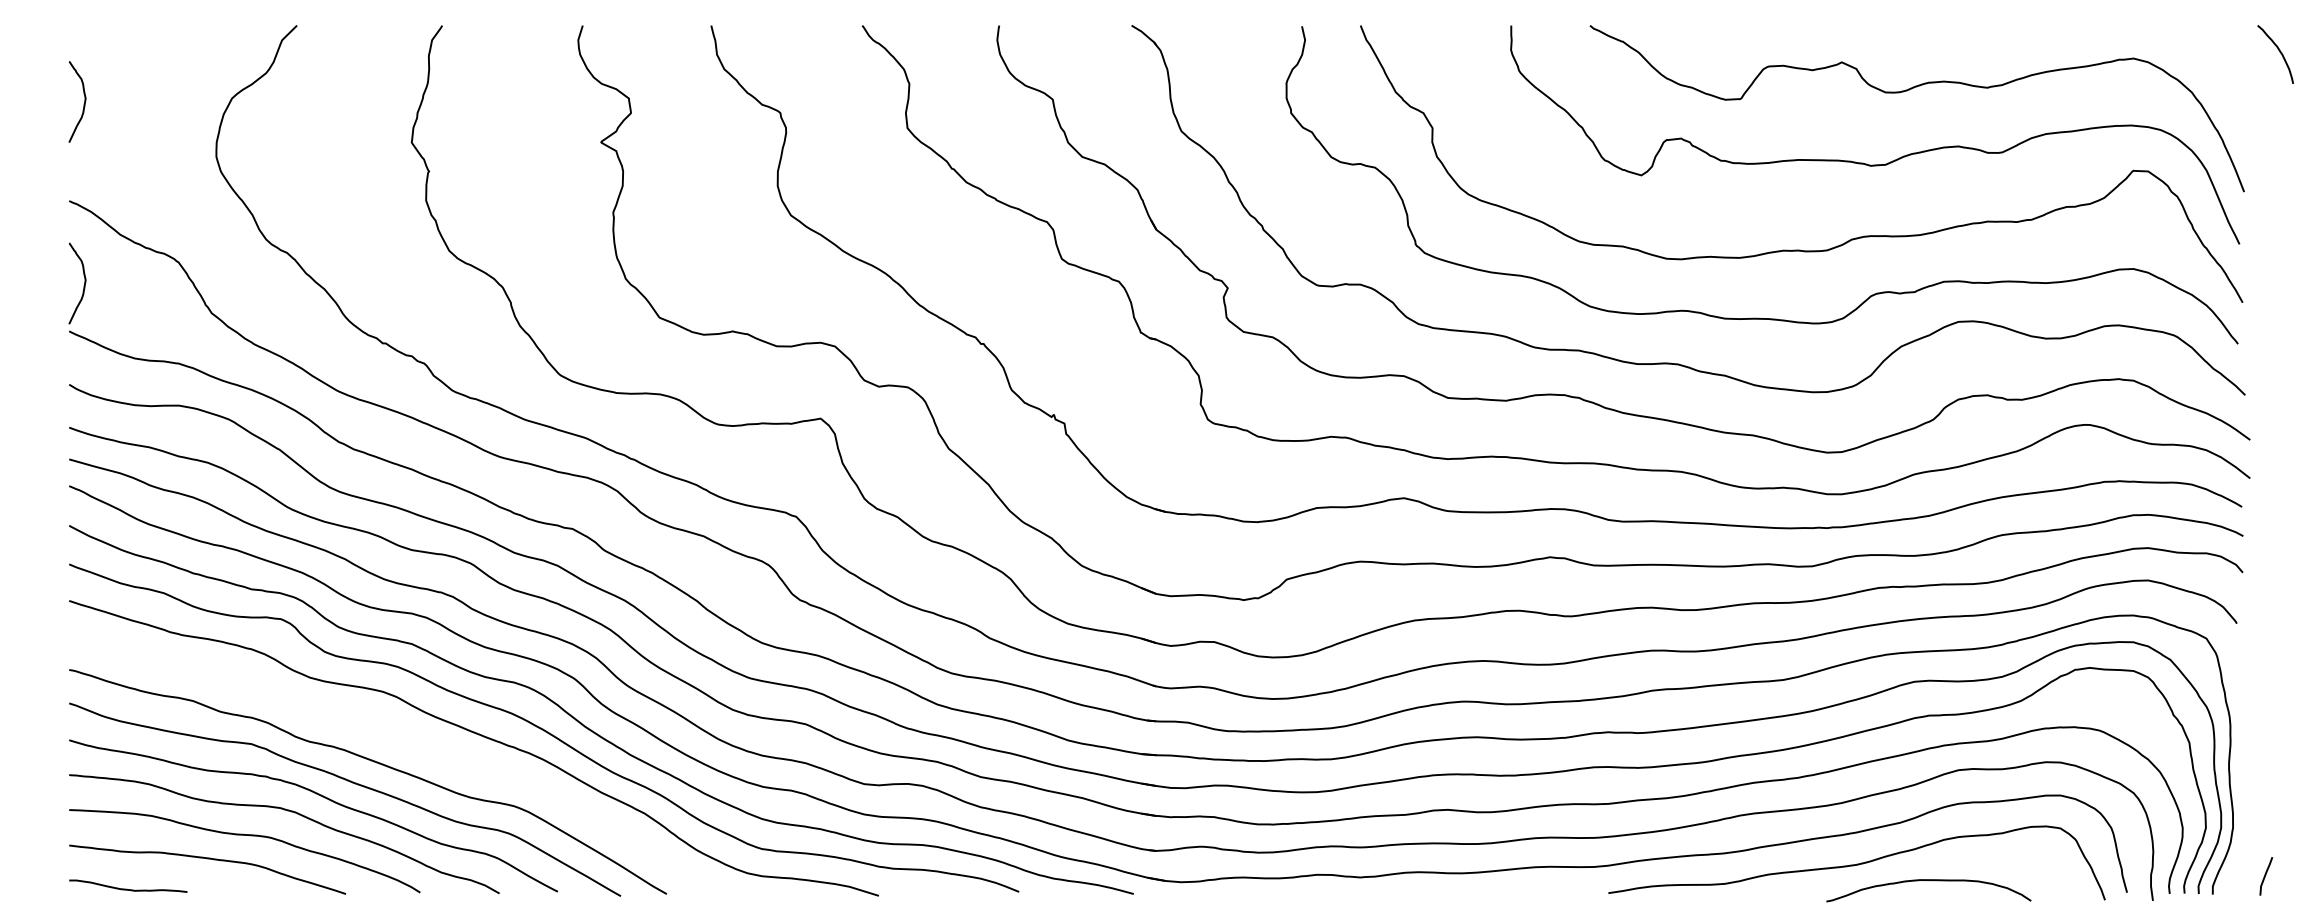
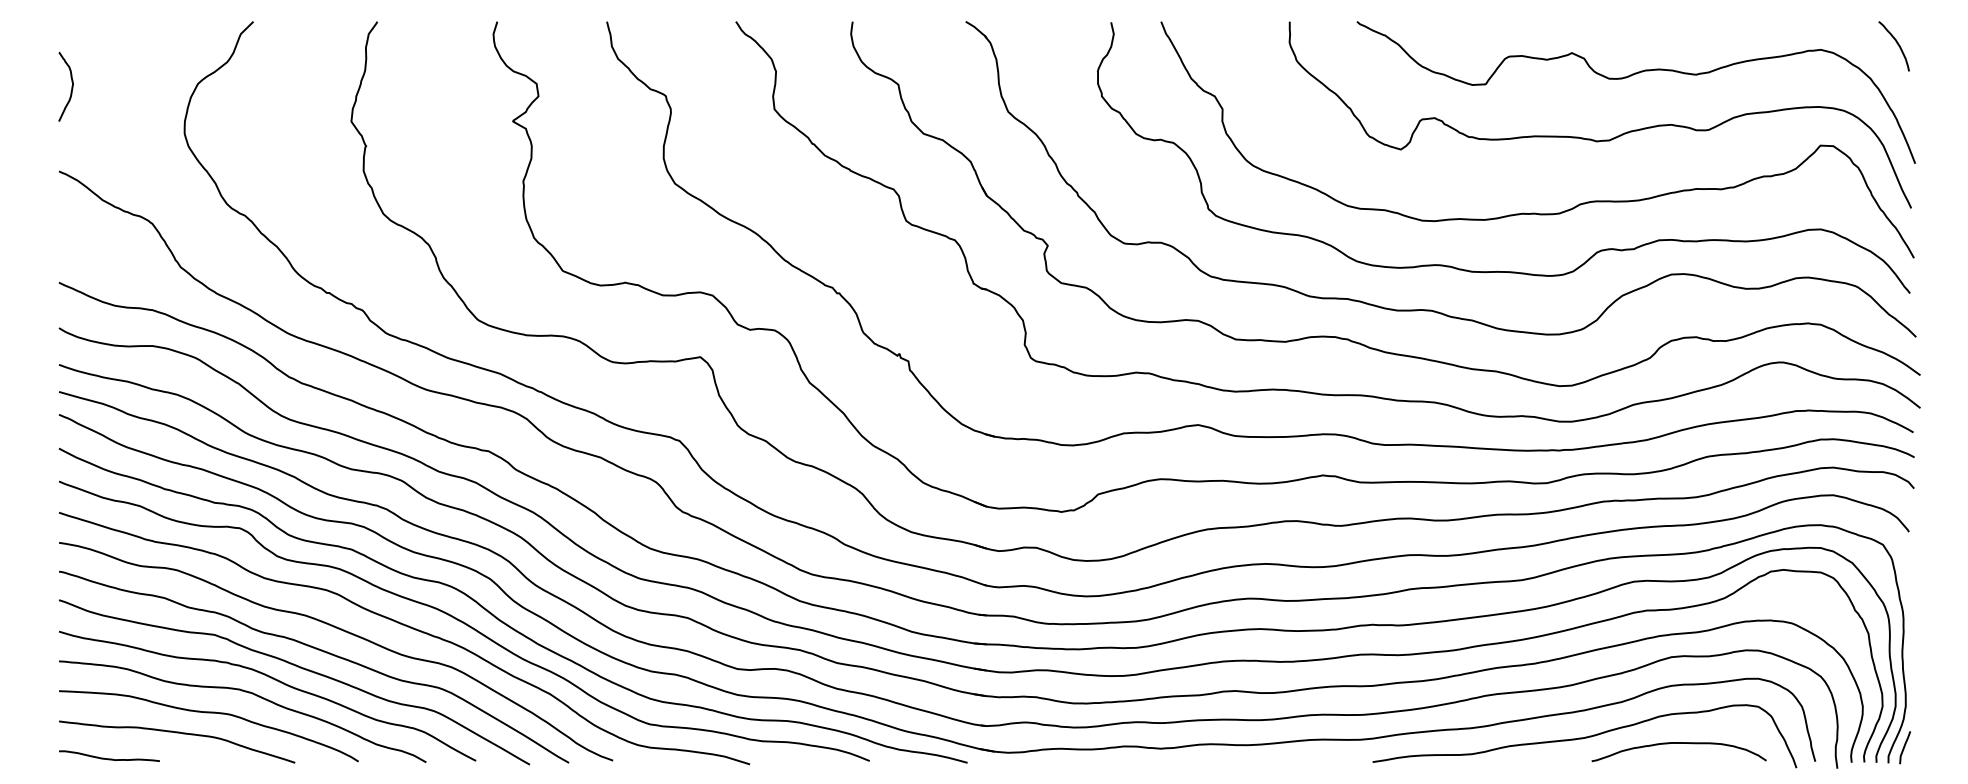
curve: (2278, 51) -> (1896, 43), moved
curve: (83, 283) -> (71, 241), removed
curve: (404, 741) -> (345, 632), added
line: (2265, 876) -> (1904, 747), moved
curve: (1928, 880) -> (1678, 743), moved

